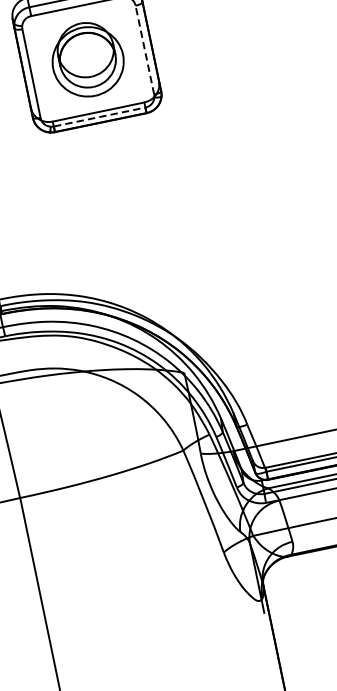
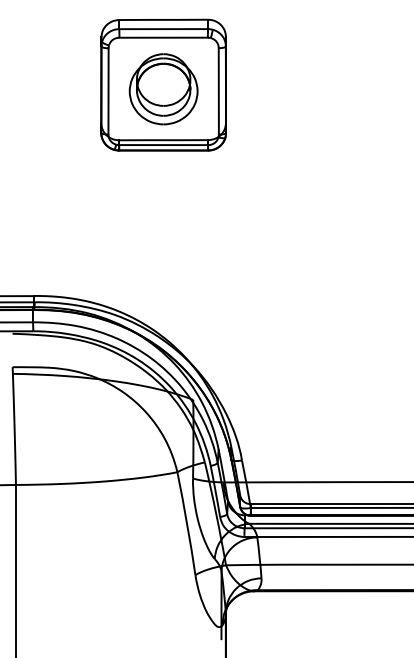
line: (144, 49) -> (218, 90), dashed -> solid
line: (100, 117) -> (164, 145), dashed -> solid

